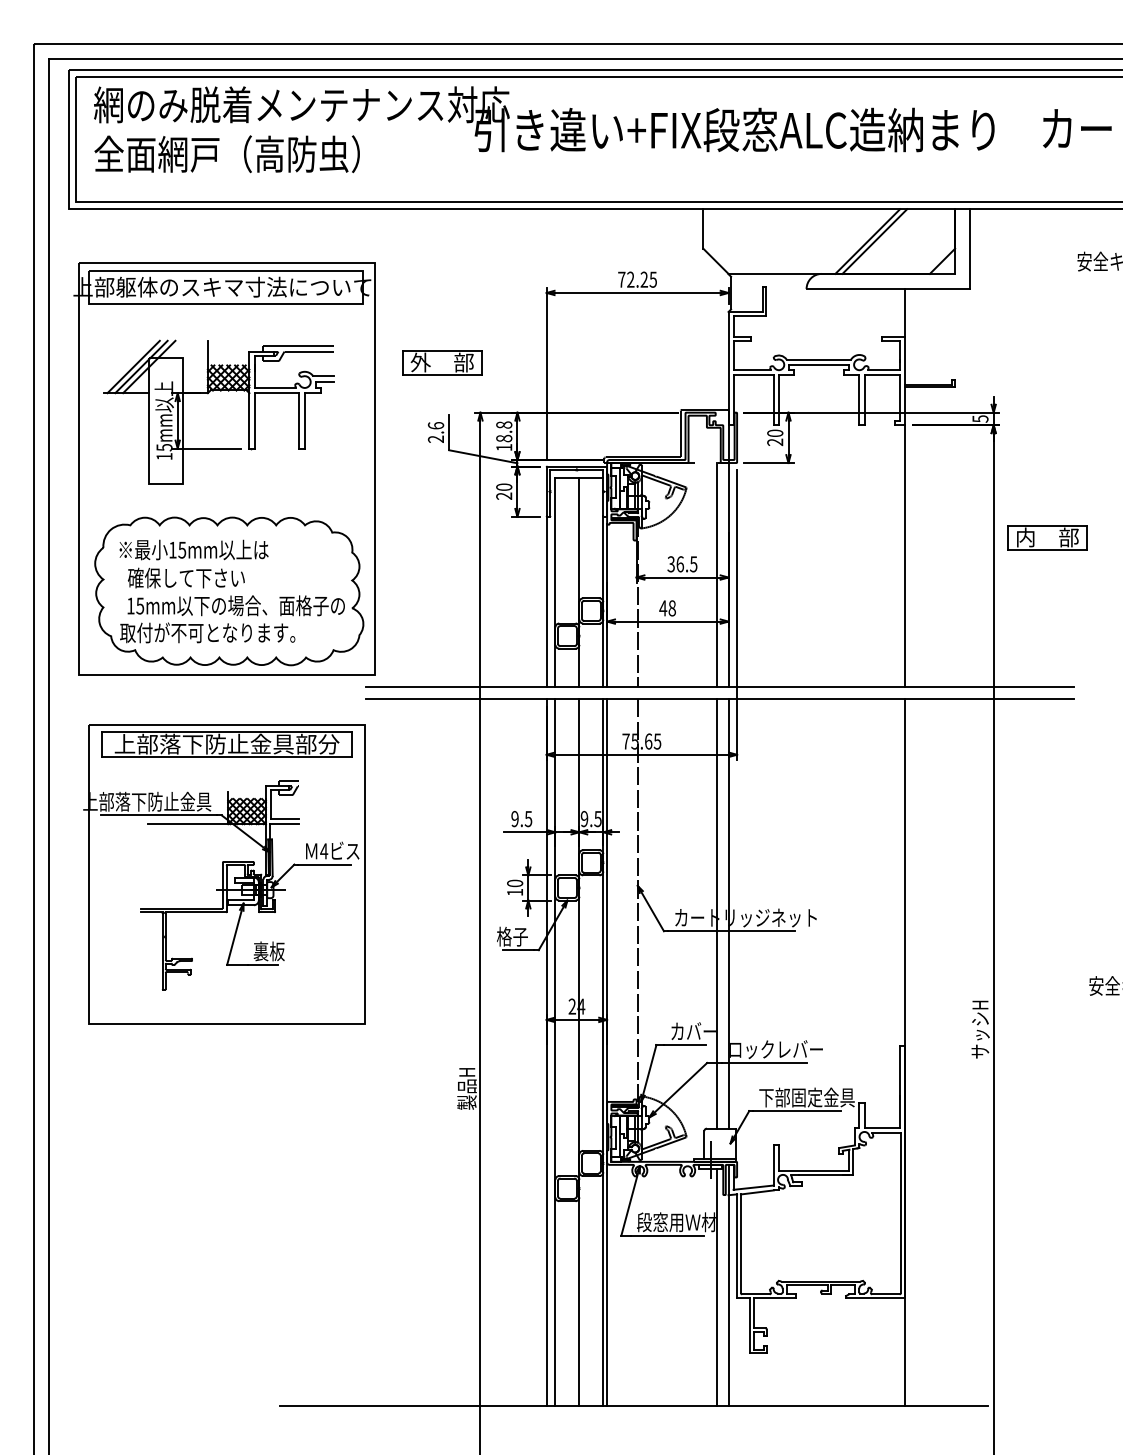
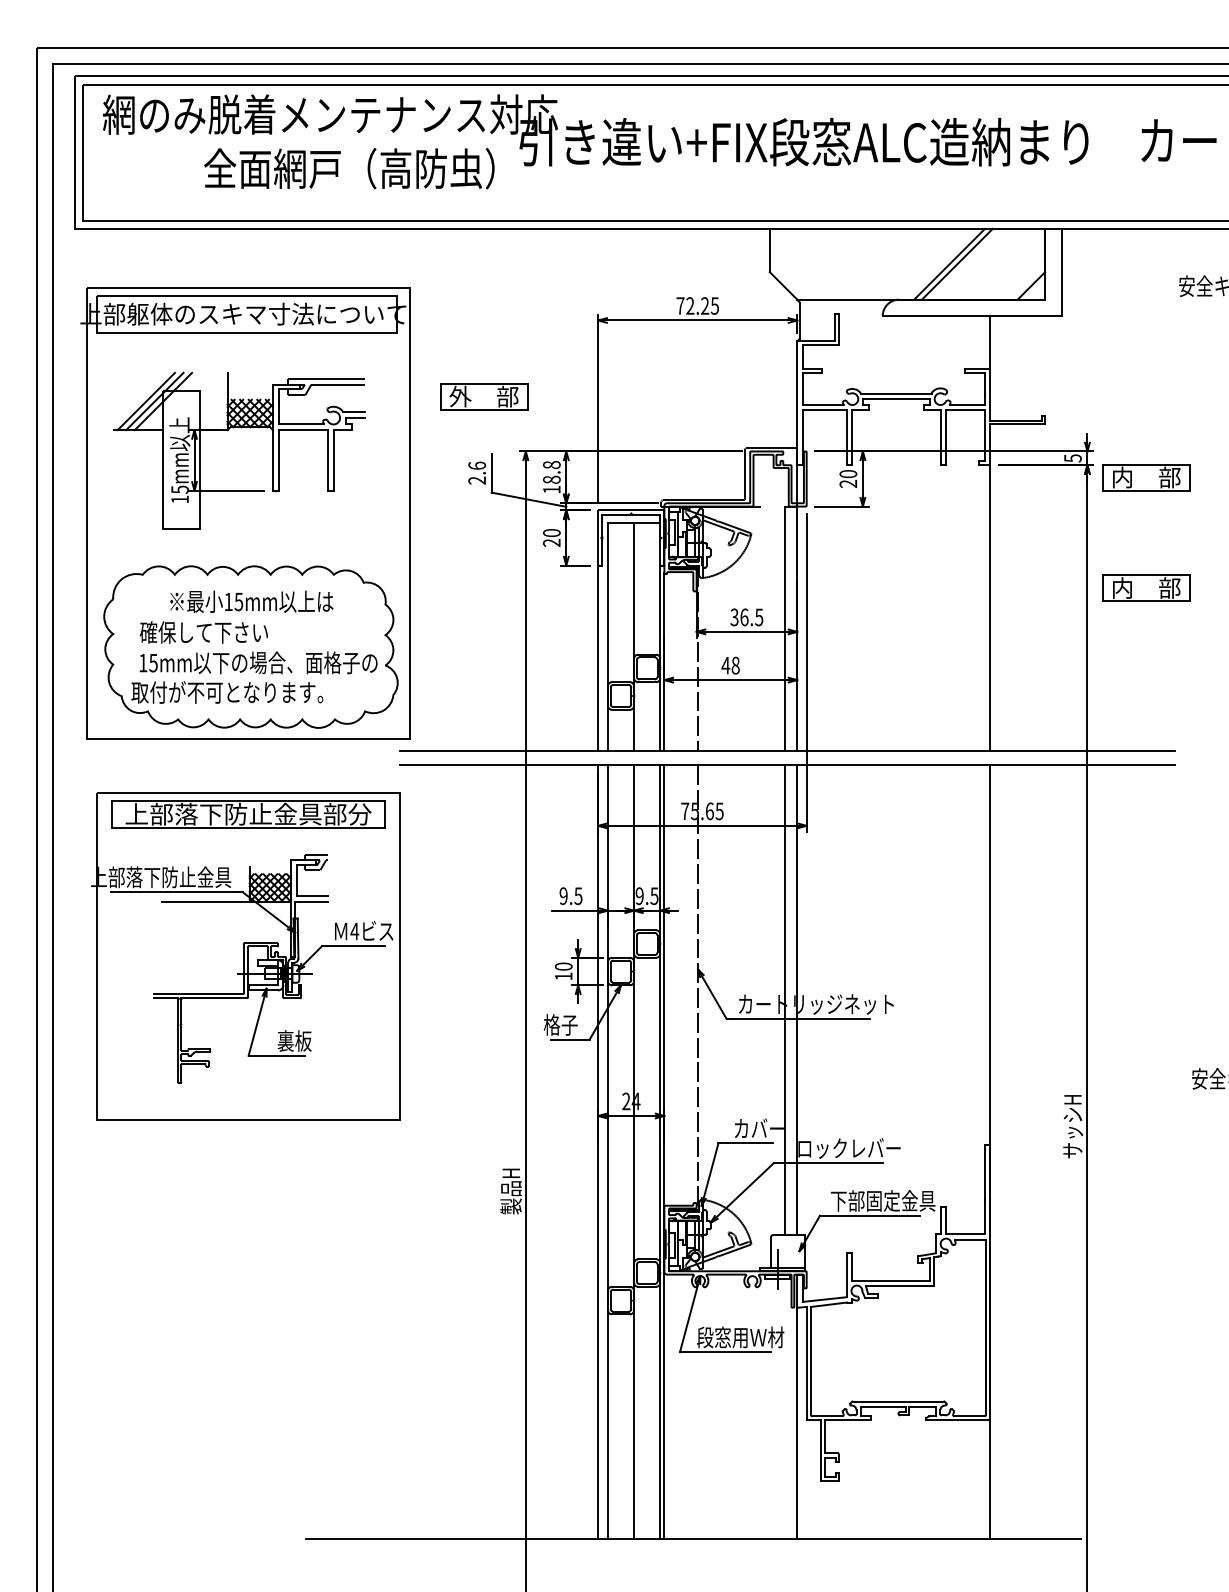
text: (226, 154) -> (348, 168), moved
part: (1047, 436) -> (1146, 477), added
text: (193, 549) -> (251, 601), moved
line: (716, 1287) -> (784, 1408), removed

